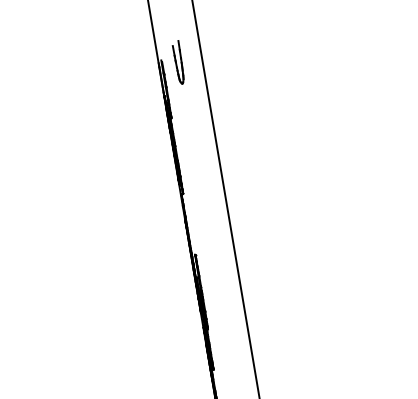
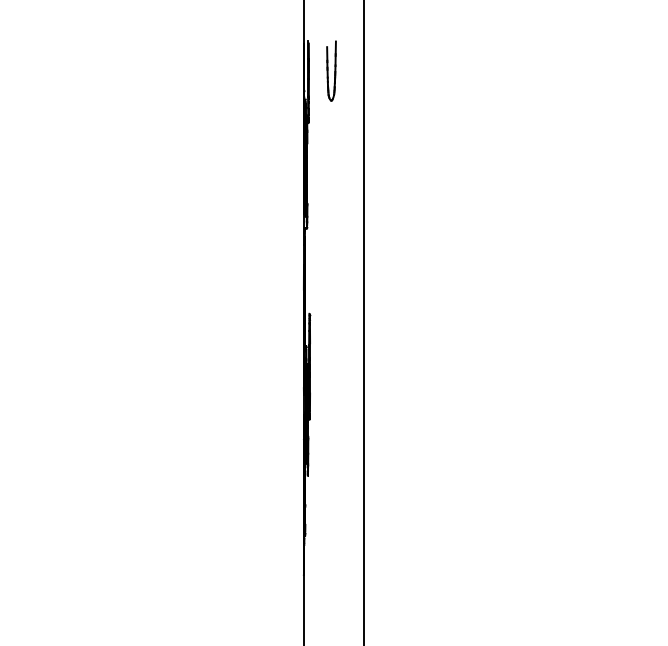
part: (178, 62) -> (331, 70), moved

